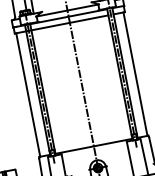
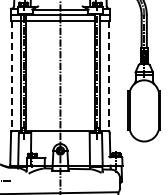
line: (135, 74) -> (108, 76), solid -> dashed
line: (28, 95) -> (12, 76), solid -> dashed

